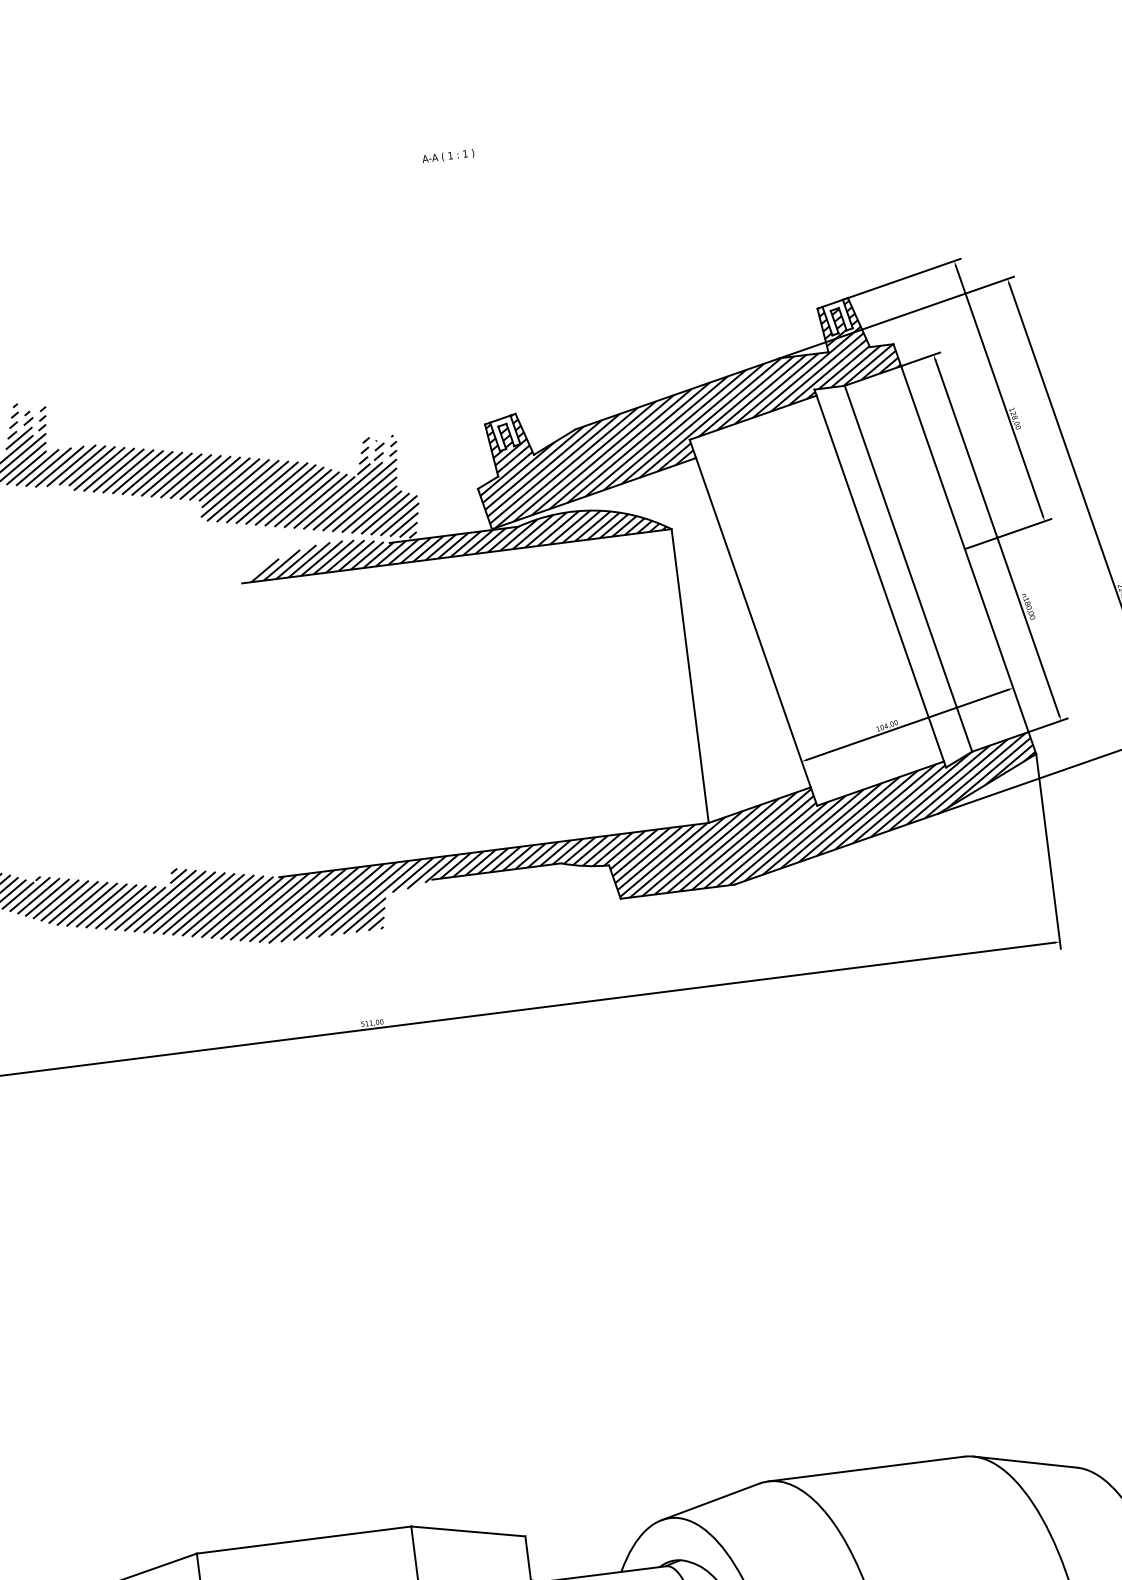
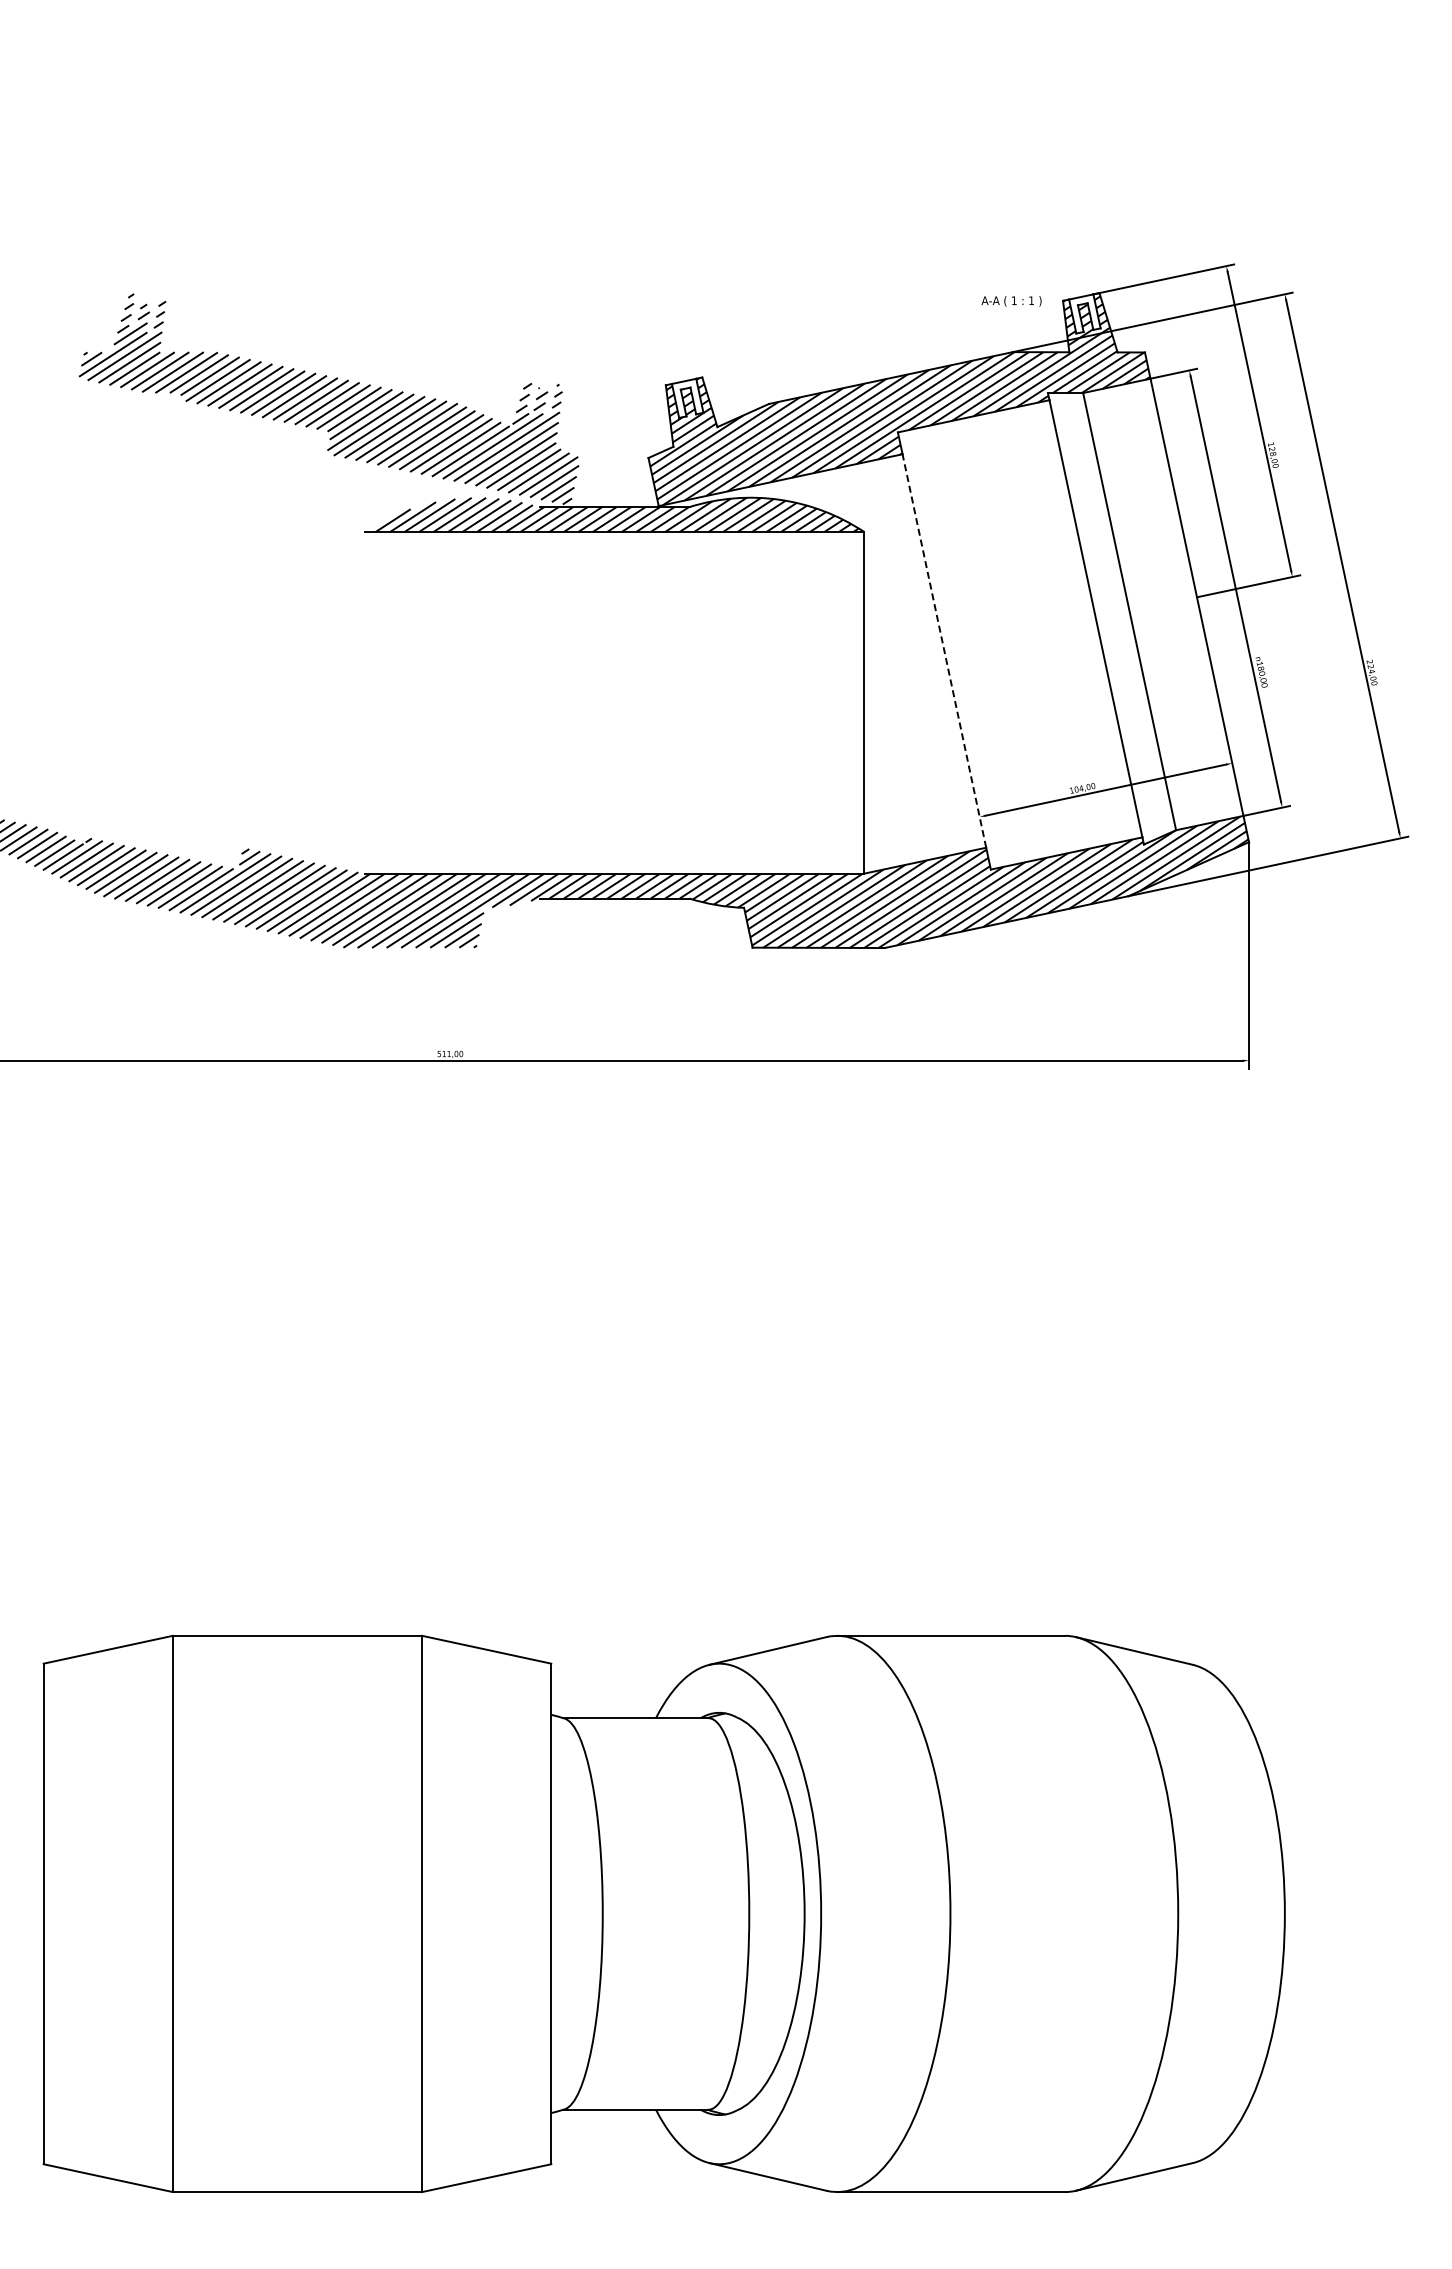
text: (448, 156) -> (1011, 301), moved
line: (753, 622) -> (944, 650), solid -> dashed

